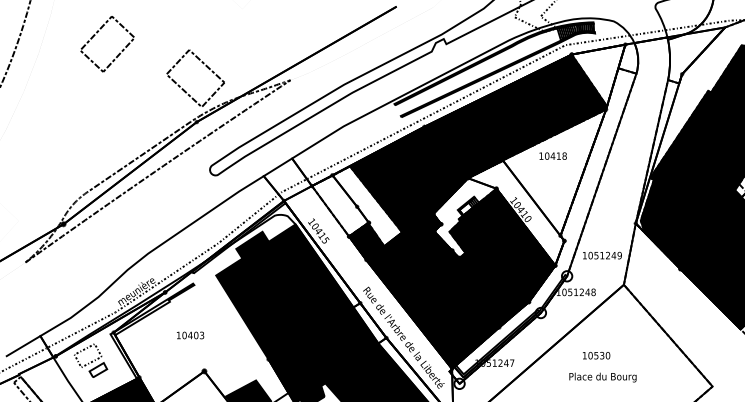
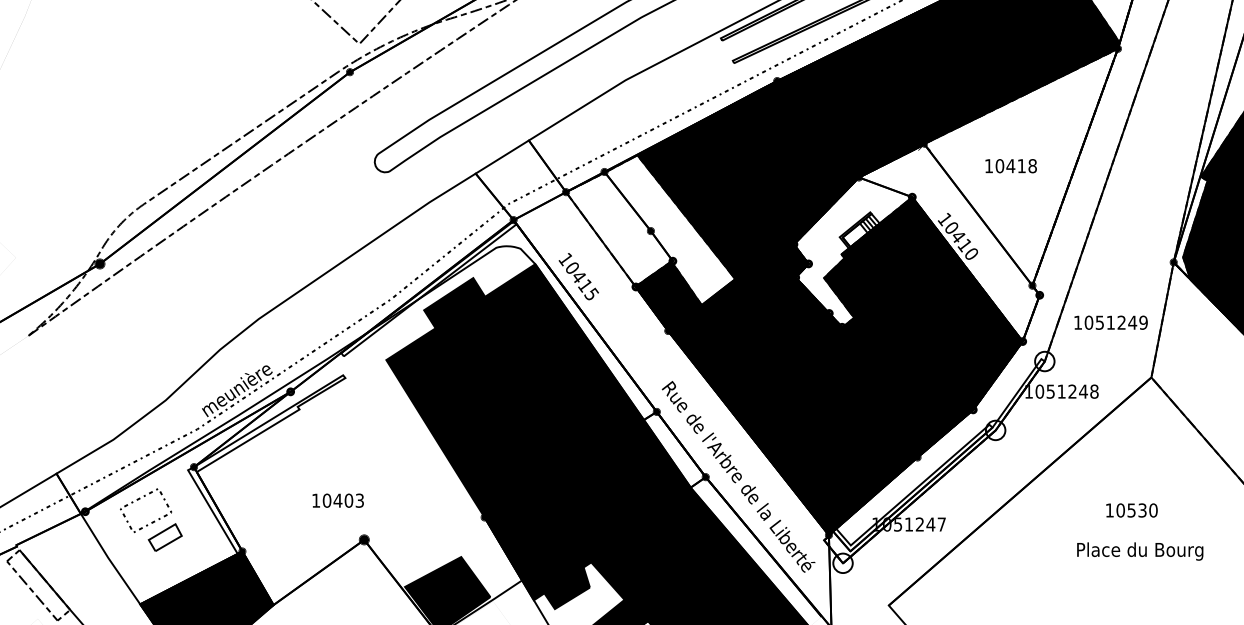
text: (552, 155) -> (1009, 164), moved
text: (190, 335) -> (338, 500), moved
text: (596, 355) -> (1131, 510), moved
text: (602, 377) -> (1139, 551), moved

